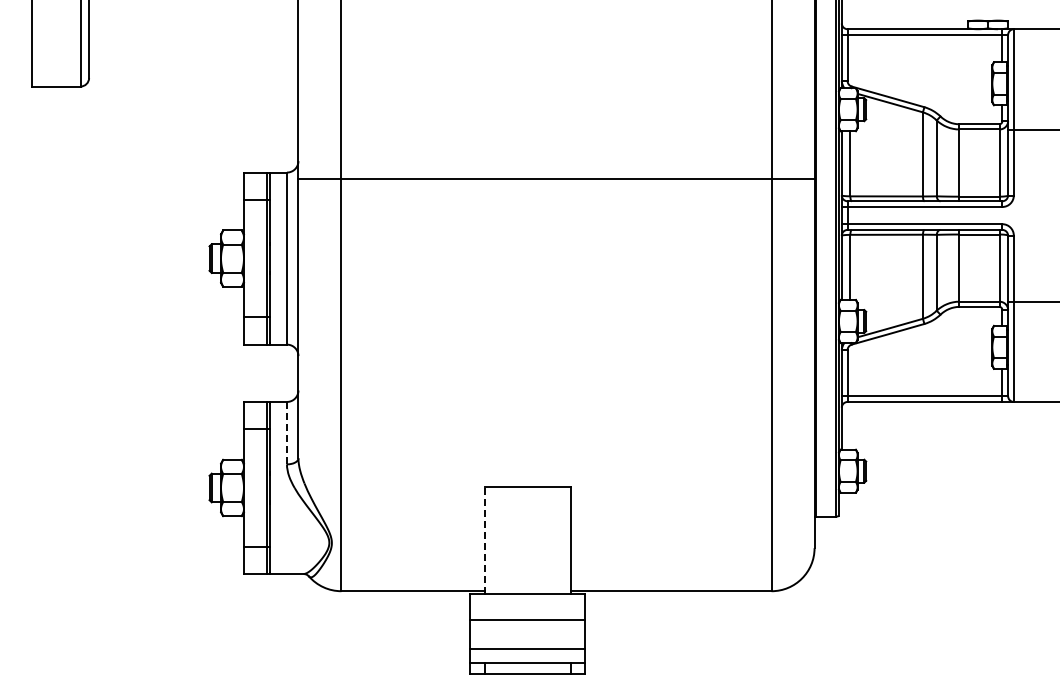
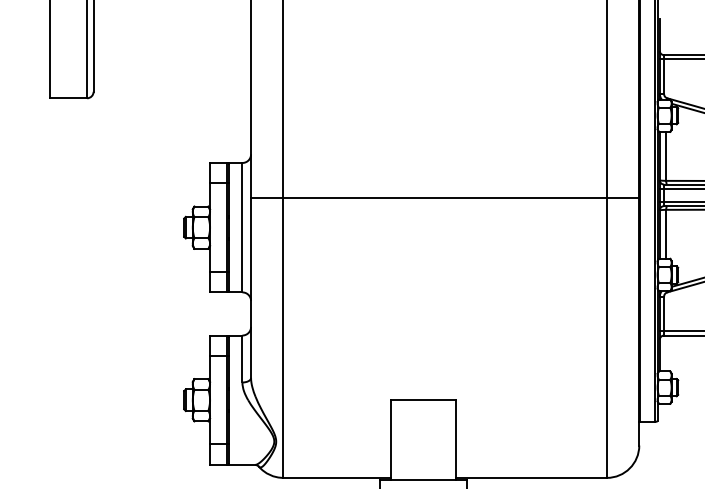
line: (556, 179) -> (445, 197), moved
line: (286, 432) -> (242, 358), dashed -> solid
line: (484, 540) -> (391, 439), dashed -> solid

